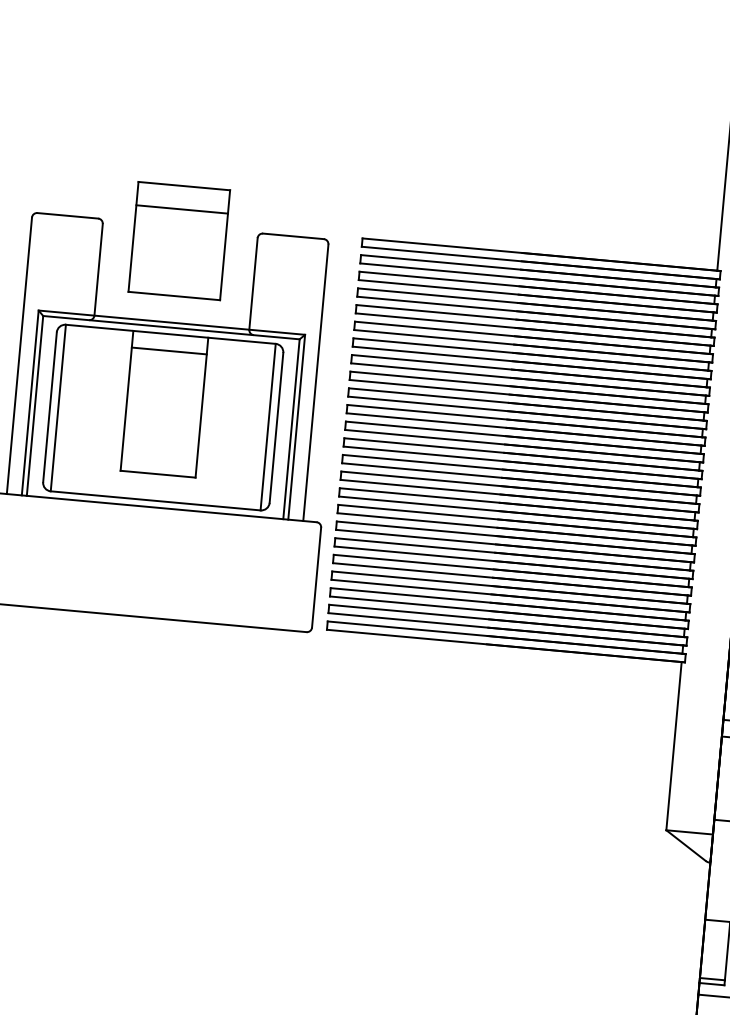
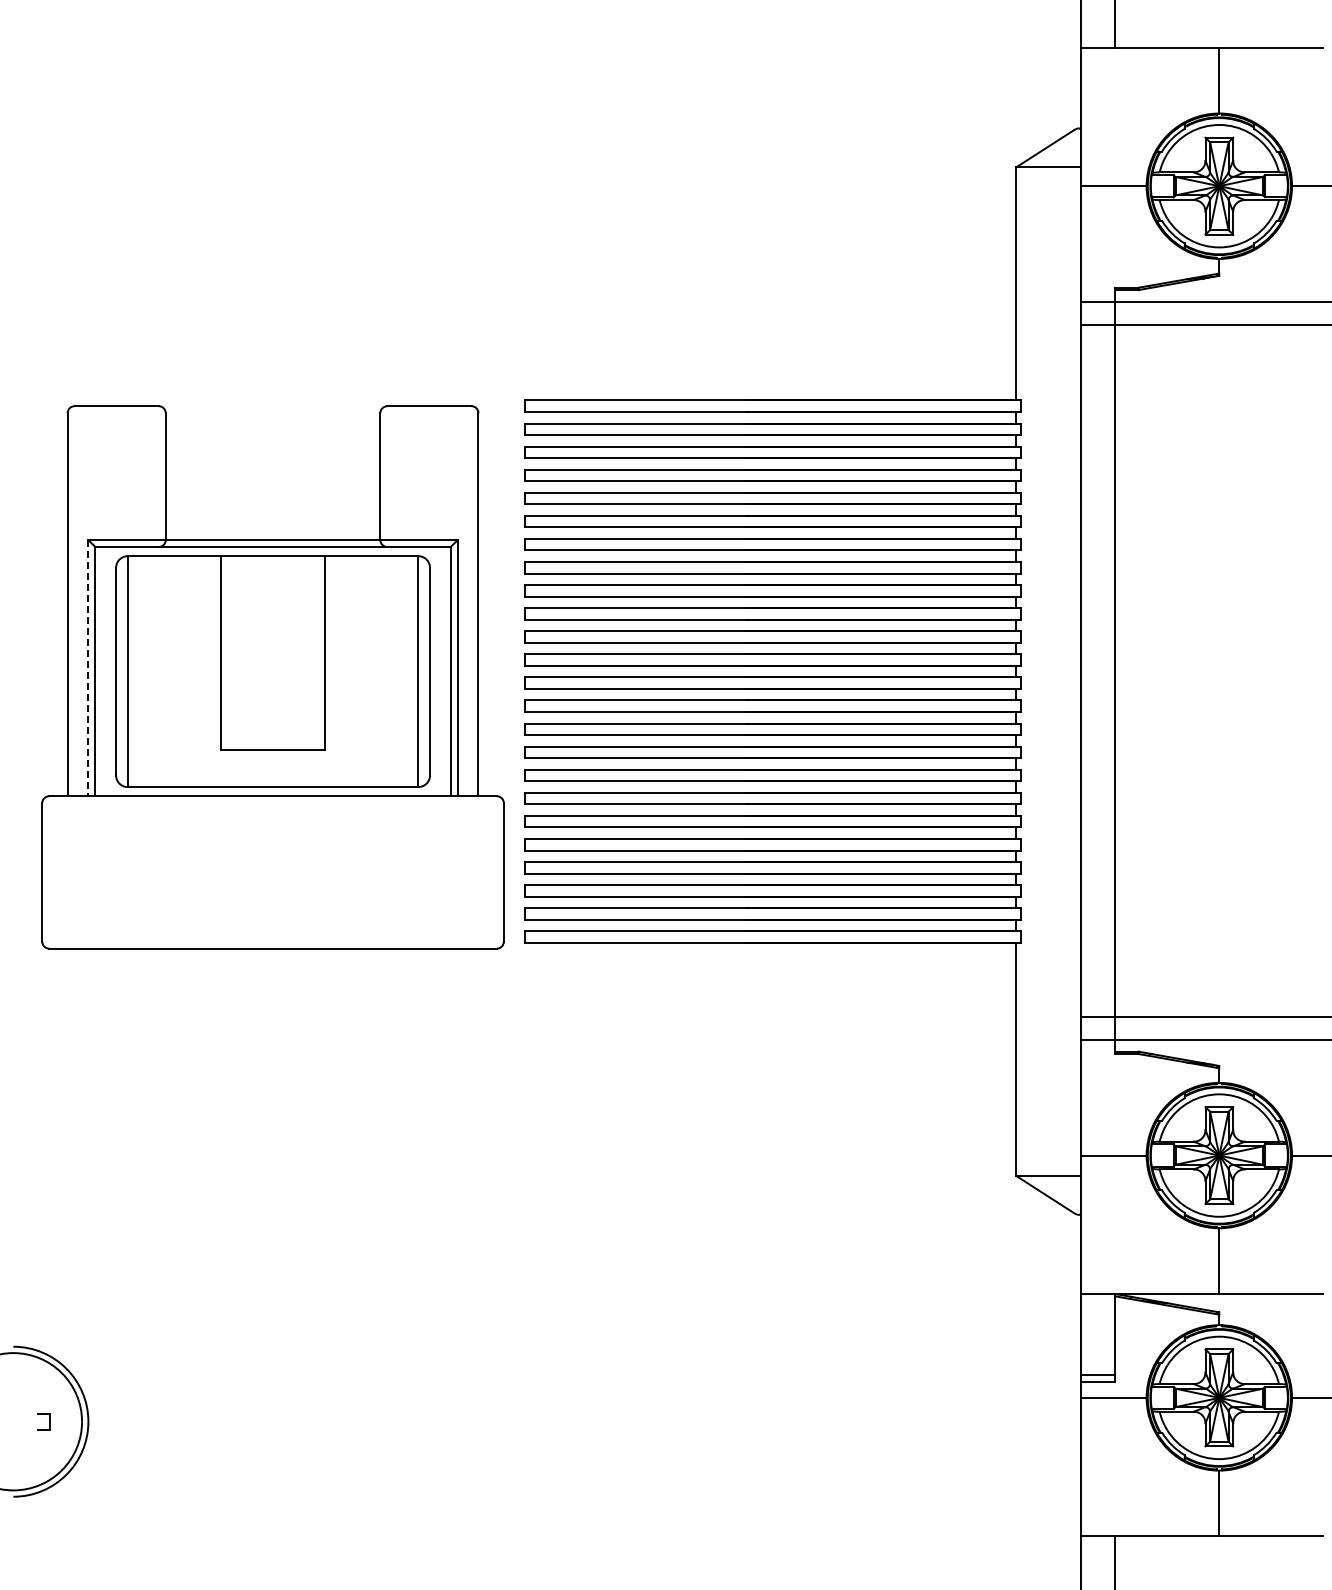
part: (179, 240) -> (273, 426), removed
line: (168, 351) -> (272, 579), removed
line: (30, 403) -> (88, 668), solid -> dashed

